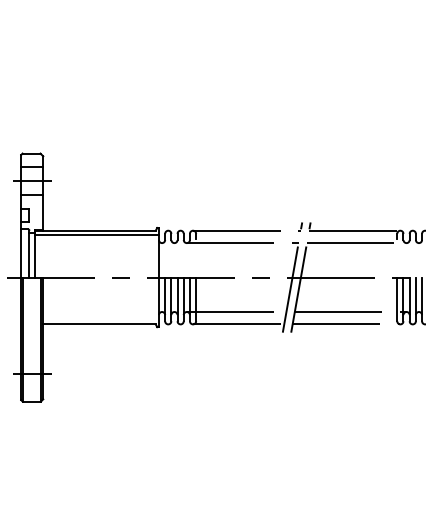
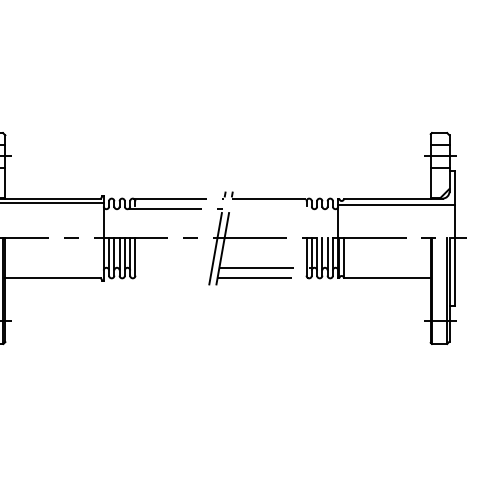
line: (356, 243) -> (271, 209), removed
line: (236, 311) -> (169, 267), removed
line: (238, 324) -> (171, 278), removed

